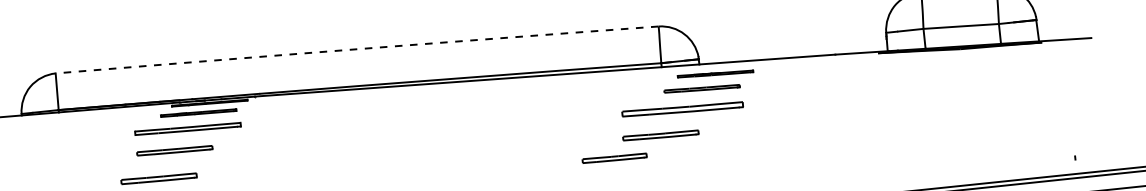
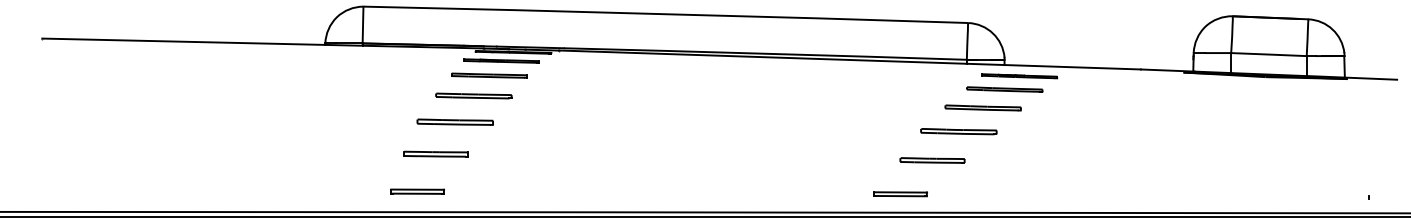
arc: (356, 49) -> (665, 14), dashed -> solid
part: (681, 109) -> (982, 107), size x0.62
part: (188, 128) -> (489, 75), size x0.71
part: (614, 158) -> (932, 160), moved

